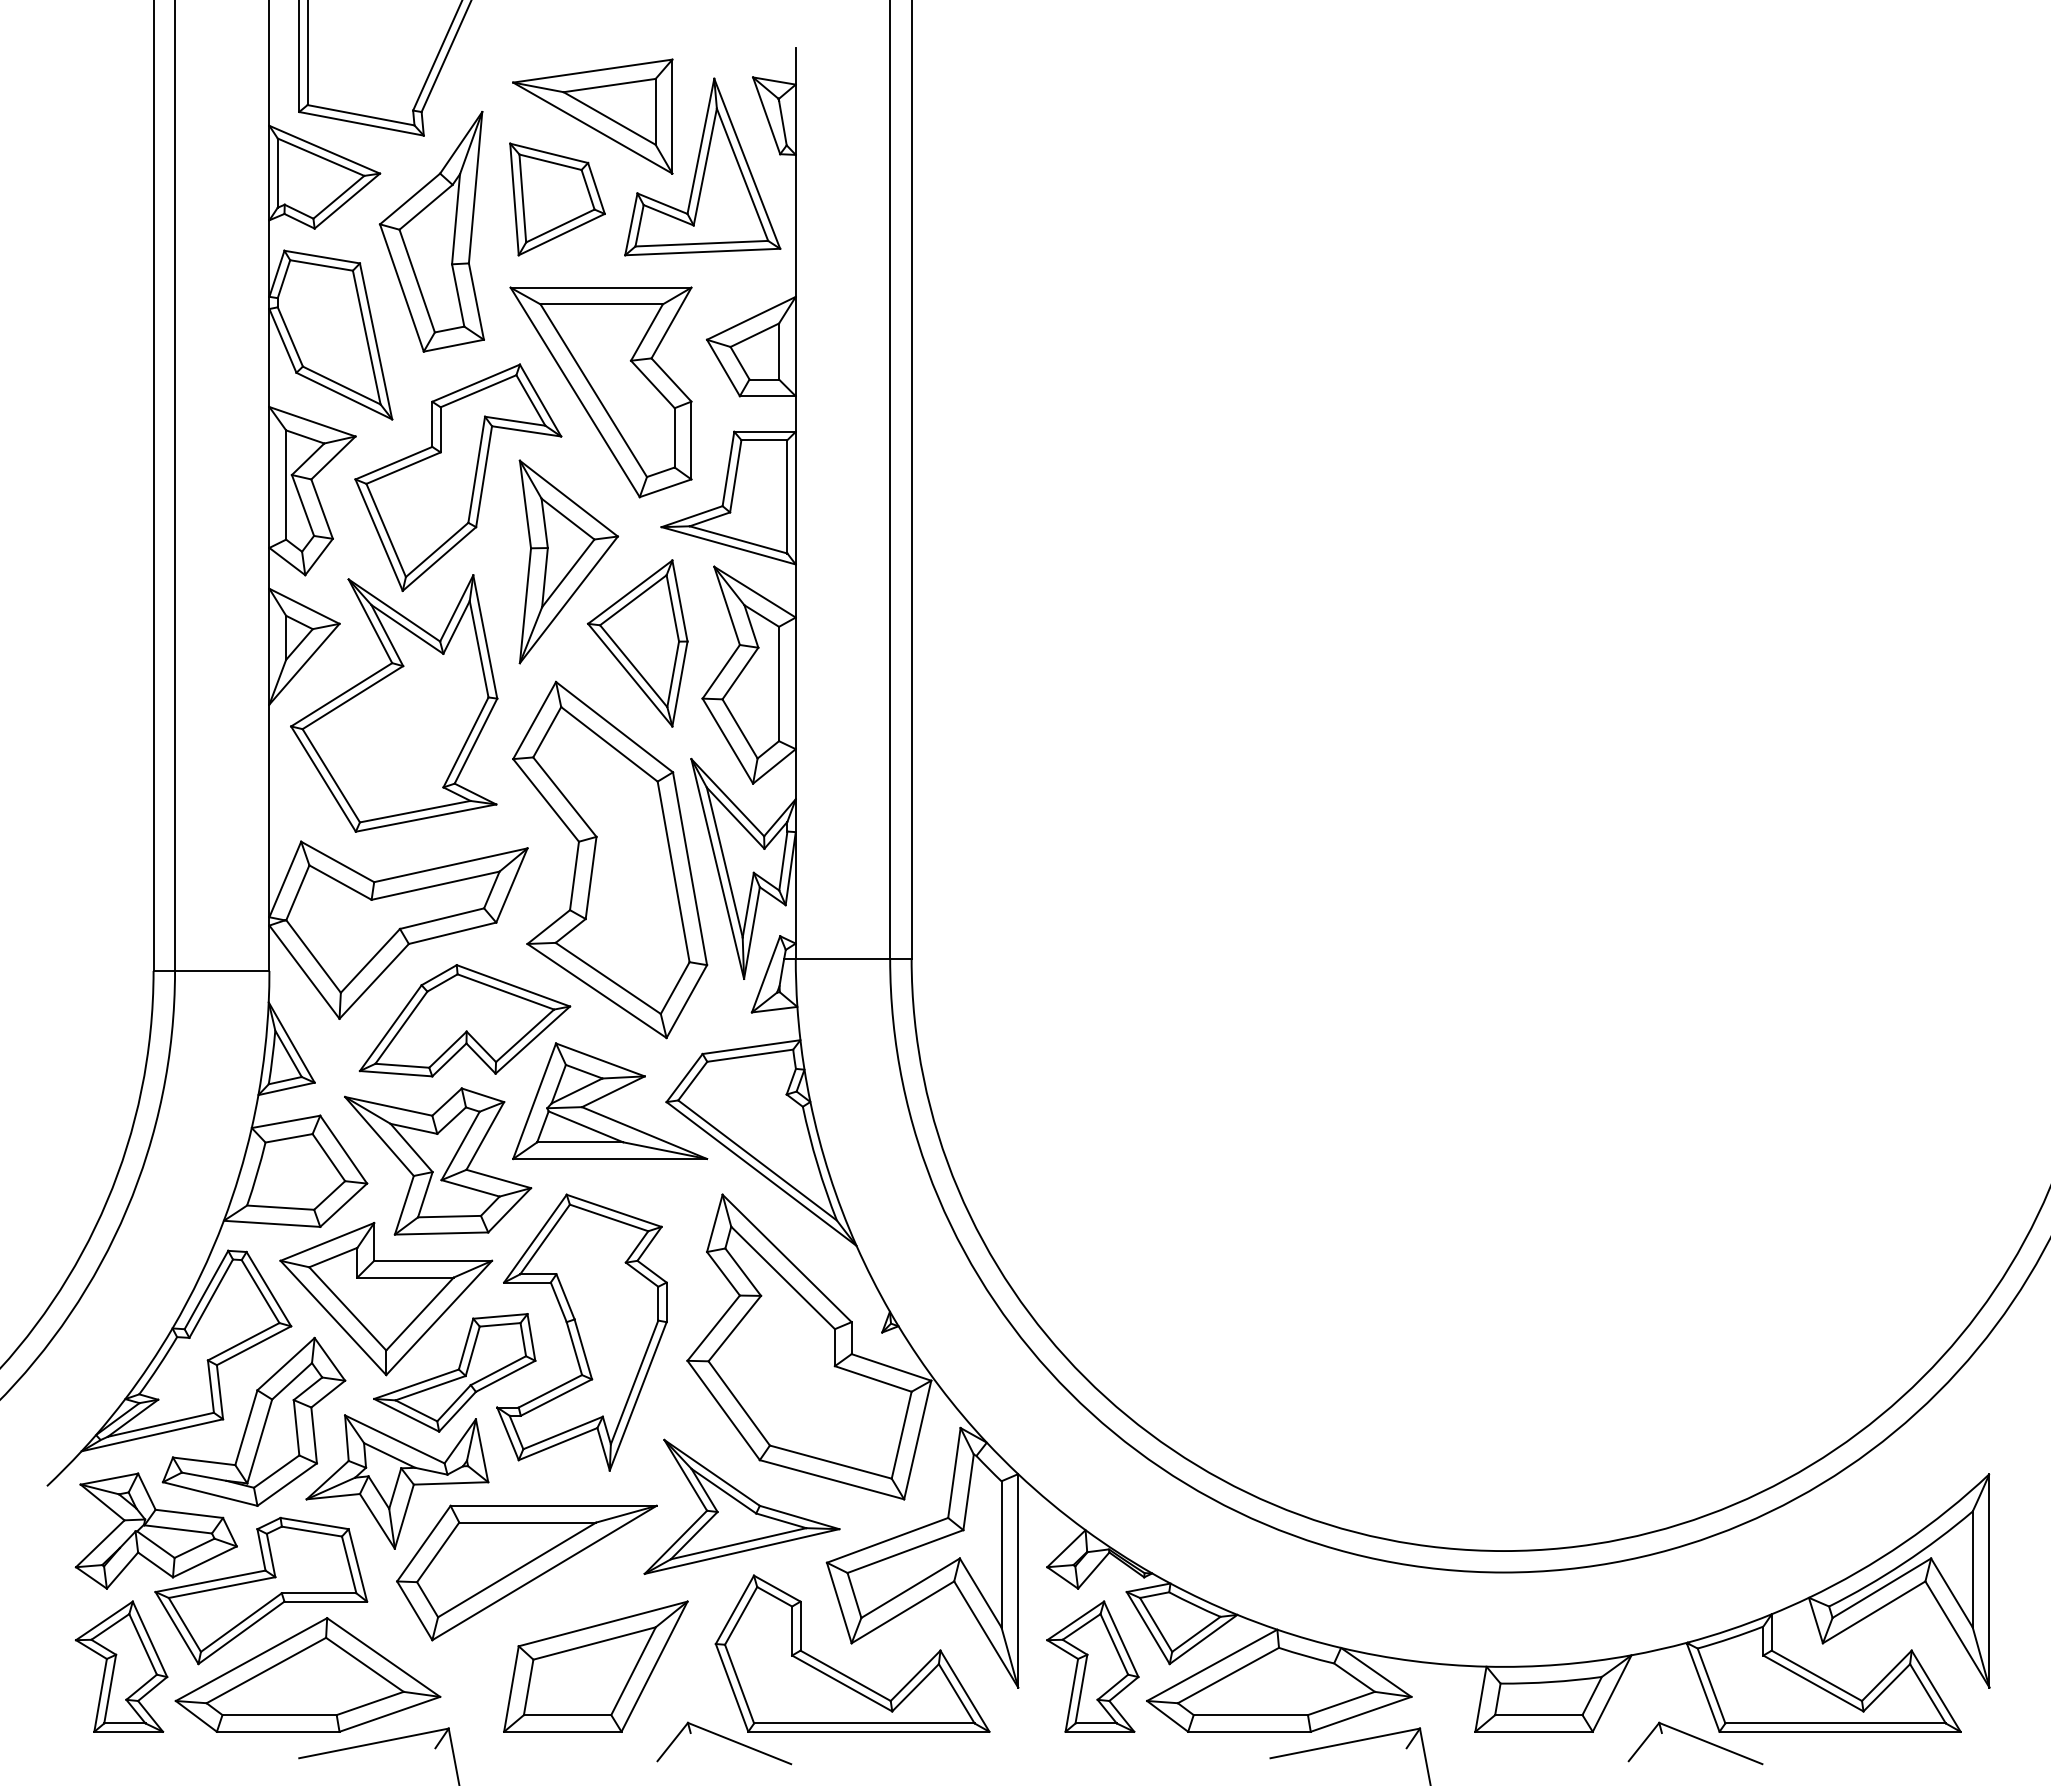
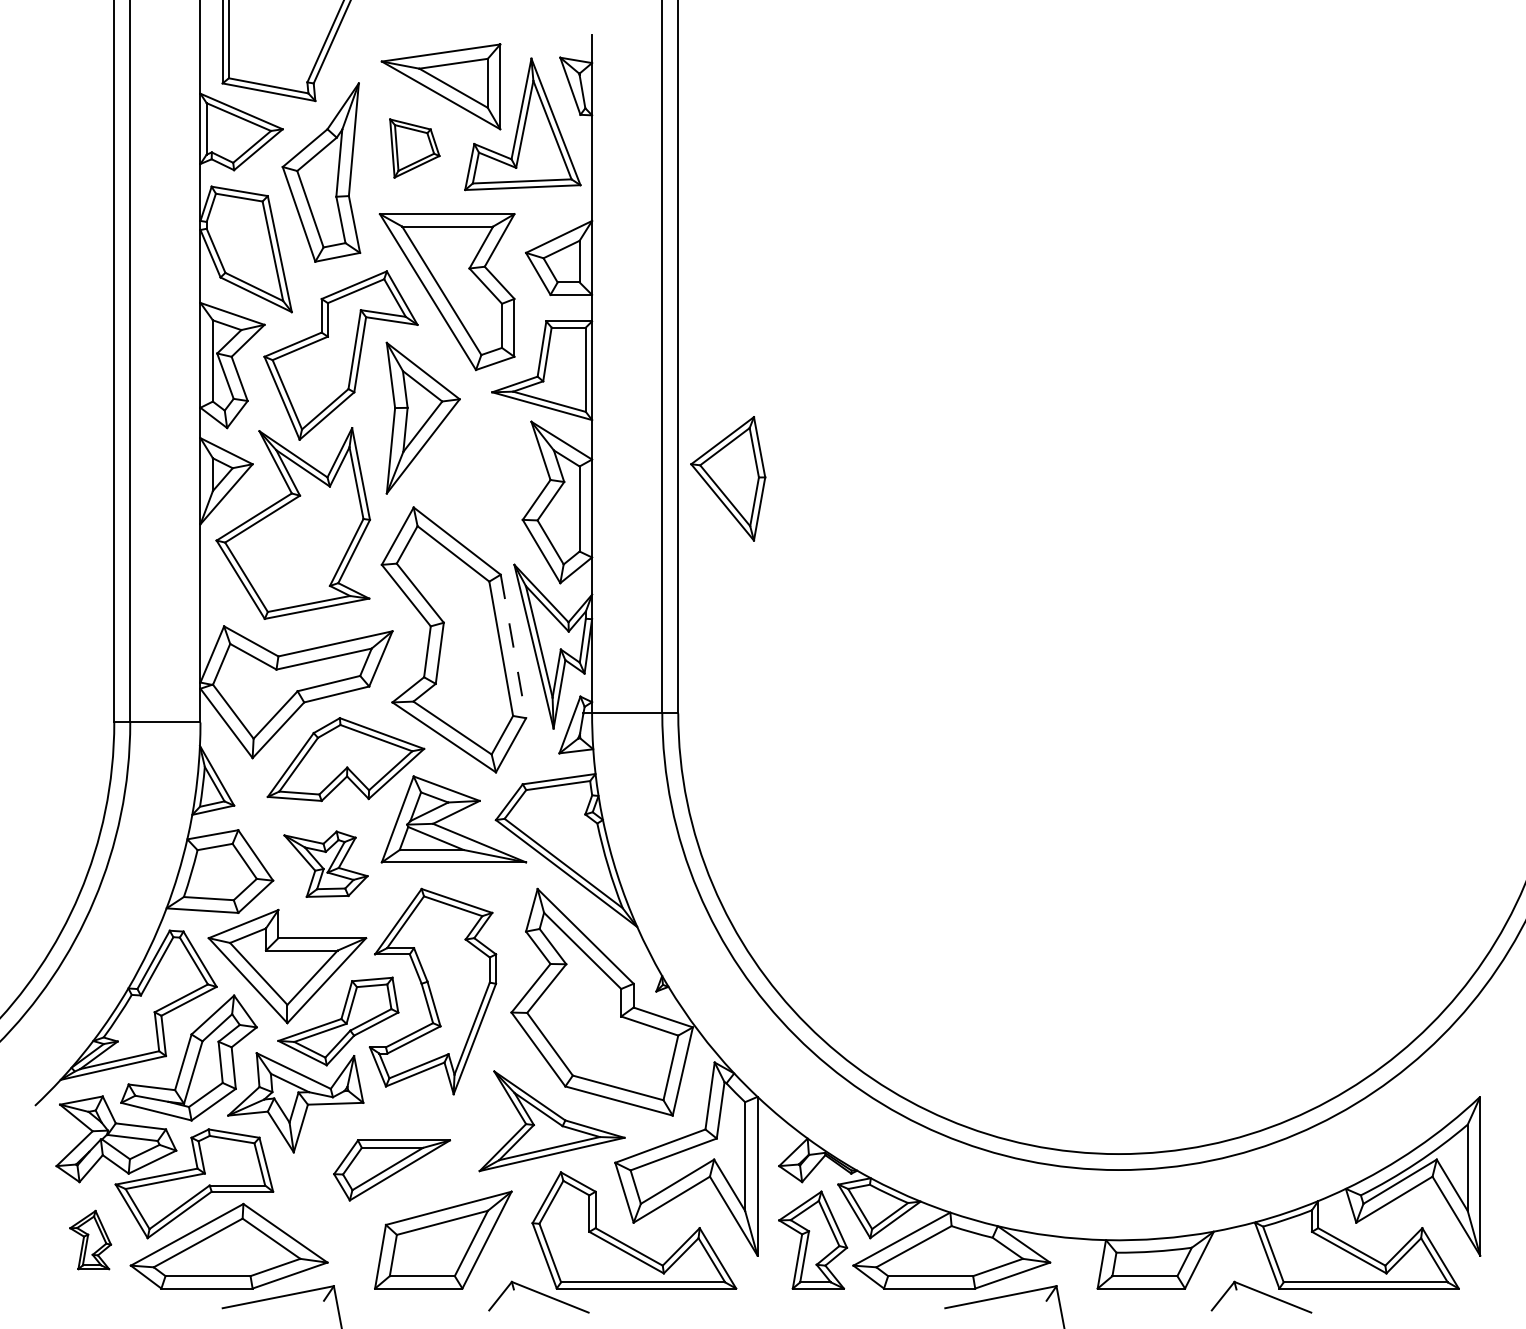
part: (557, 199) -> (414, 148), size x0.7
part: (637, 643) -> (728, 478), moved
line: (690, 868) -> (513, 646), solid -> dashed
part: (438, 1161) -> (326, 864), size x0.6
part: (526, 1572) -> (391, 1170), size x0.6
part: (121, 1666) -> (90, 1239), size x0.6

